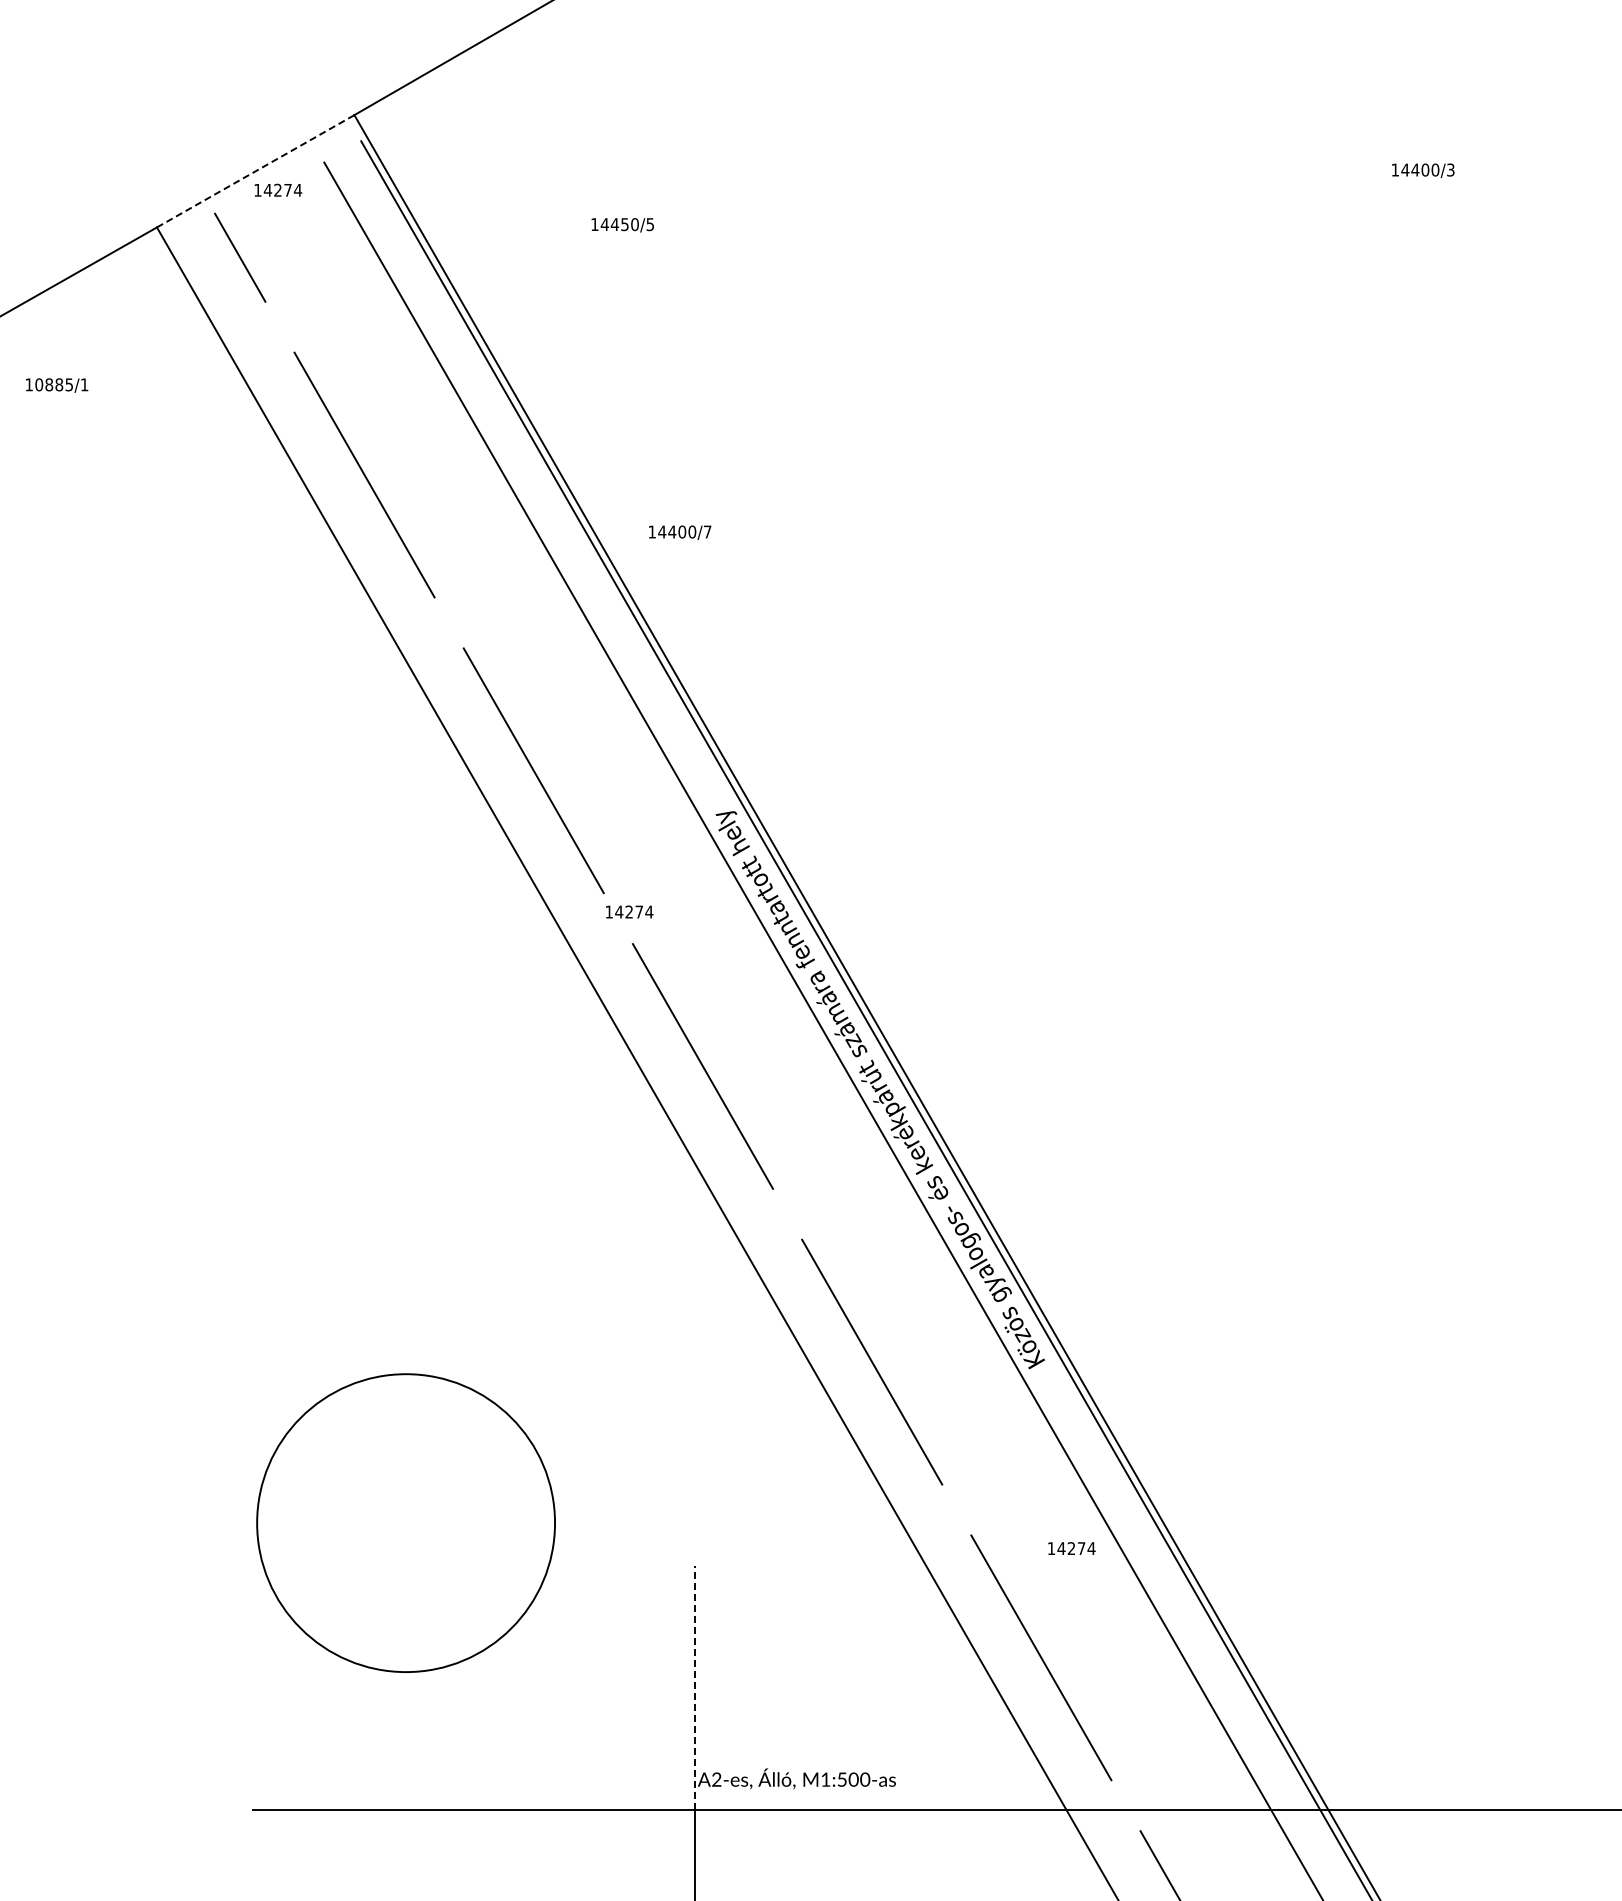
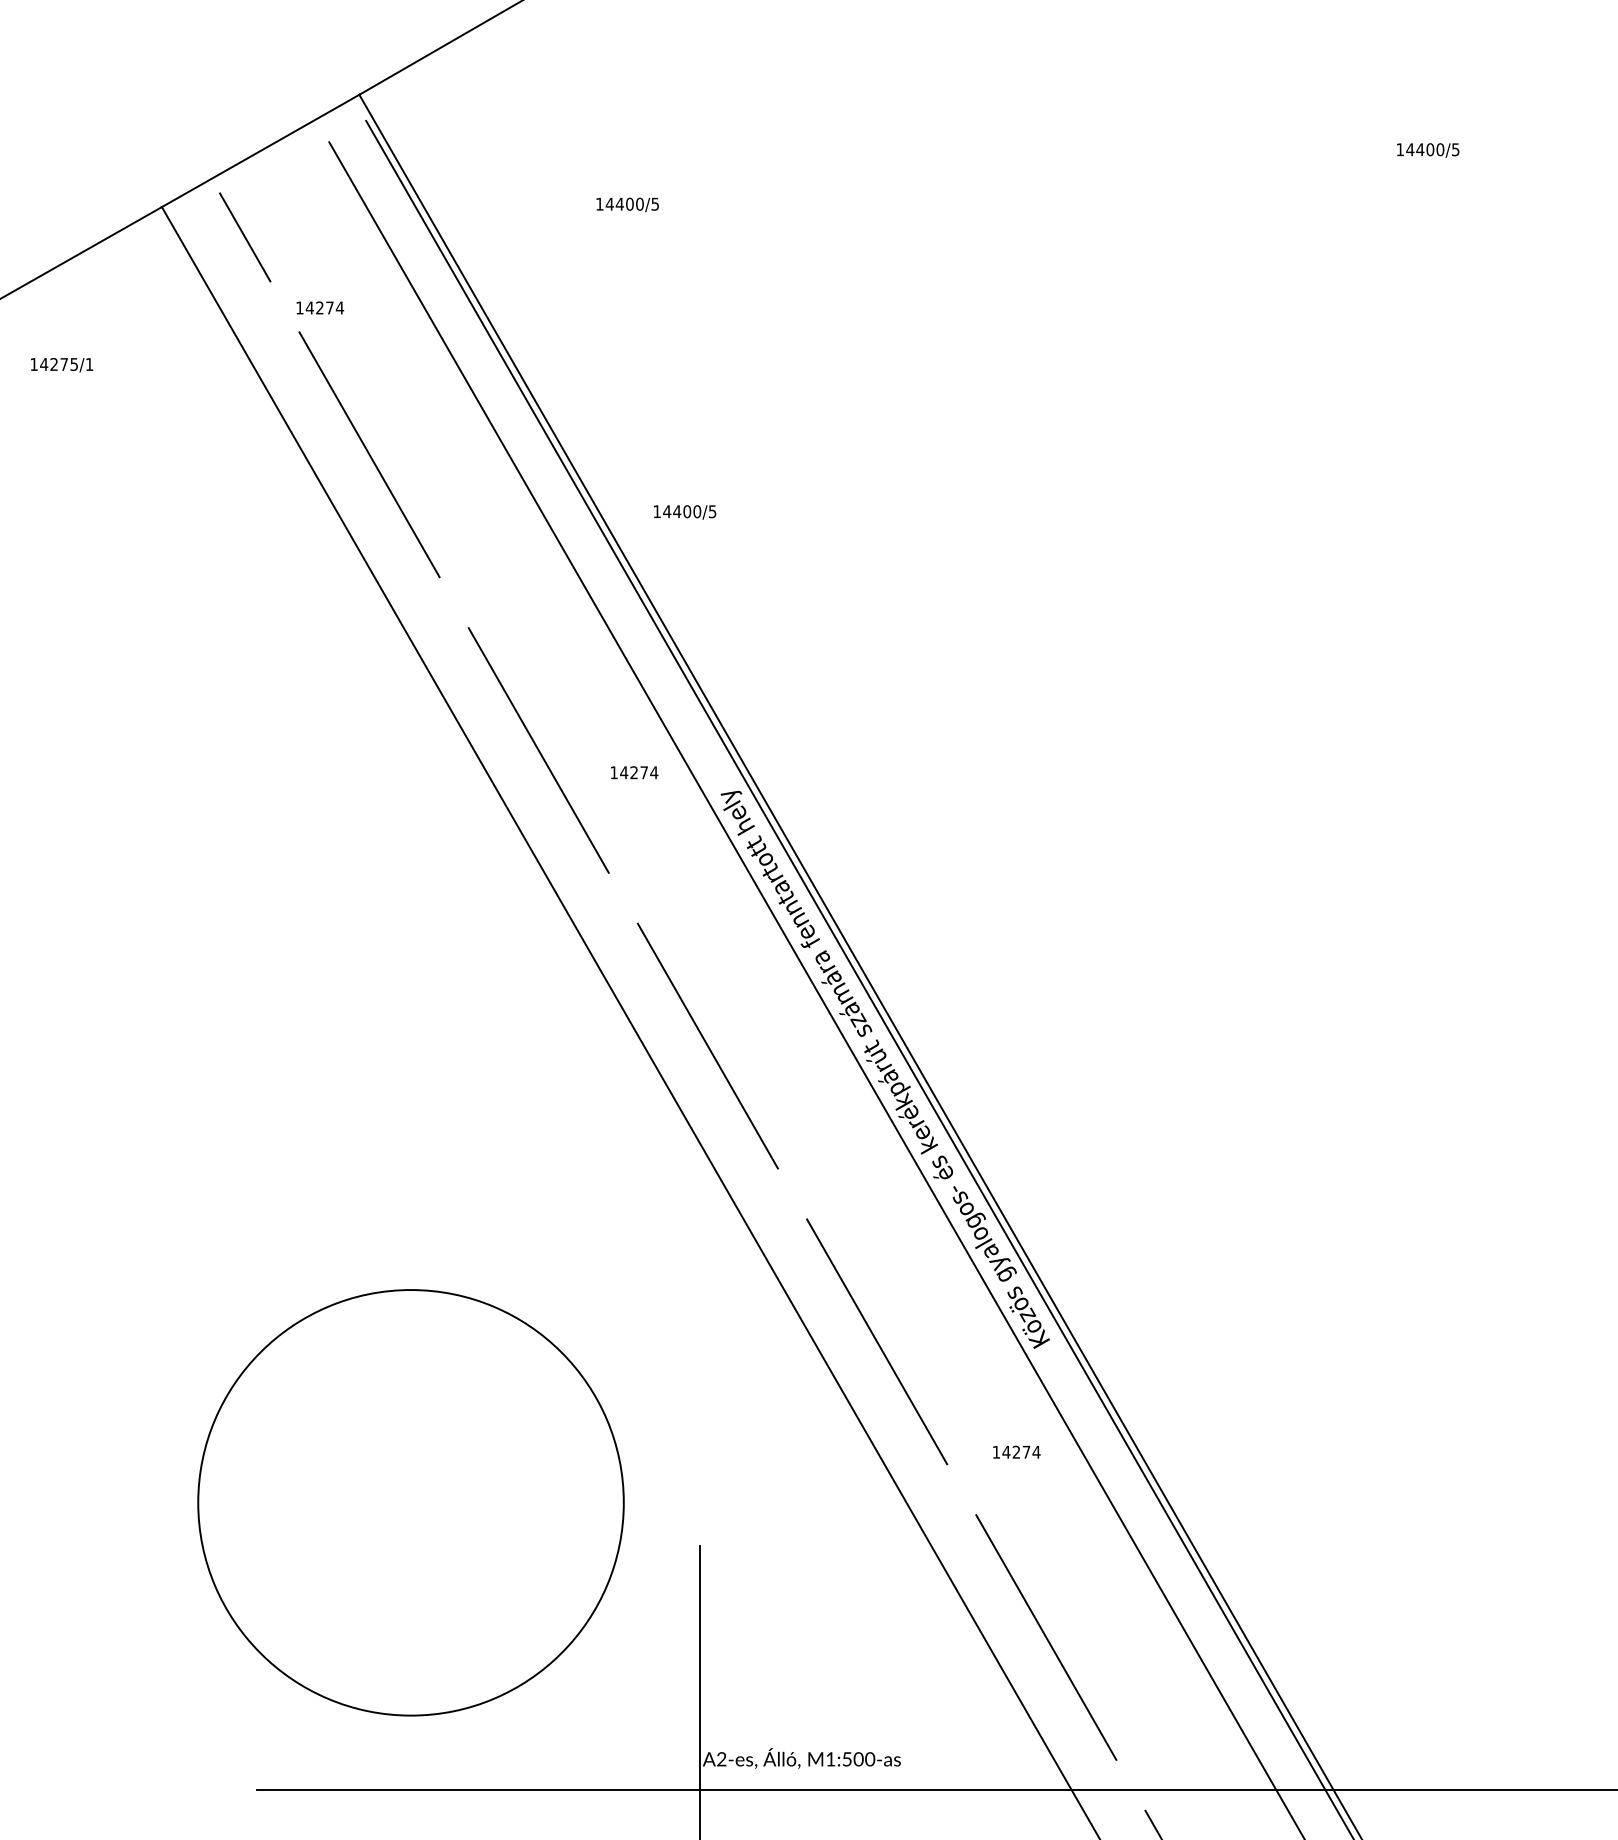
text: (1450, 169) -> (1455, 149), 14400/3 -> 14400/5
line: (255, 171) -> (260, 151), dashed -> solid
text: (278, 189) -> (320, 307), moved
text: (624, 224) -> (629, 204), 14450/5 -> 14400/5
text: (49, 384) -> (54, 364), 10885/1 -> 14275/1
text: (707, 531) -> (712, 511), 14400/7 -> 14400/5
text: (629, 911) -> (634, 772), moved
circle: (405, 1522) -> (410, 1502), size x1.43
text: (1071, 1548) -> (1016, 1452), moved
line: (694, 1687) -> (699, 1667), dashed -> solid

